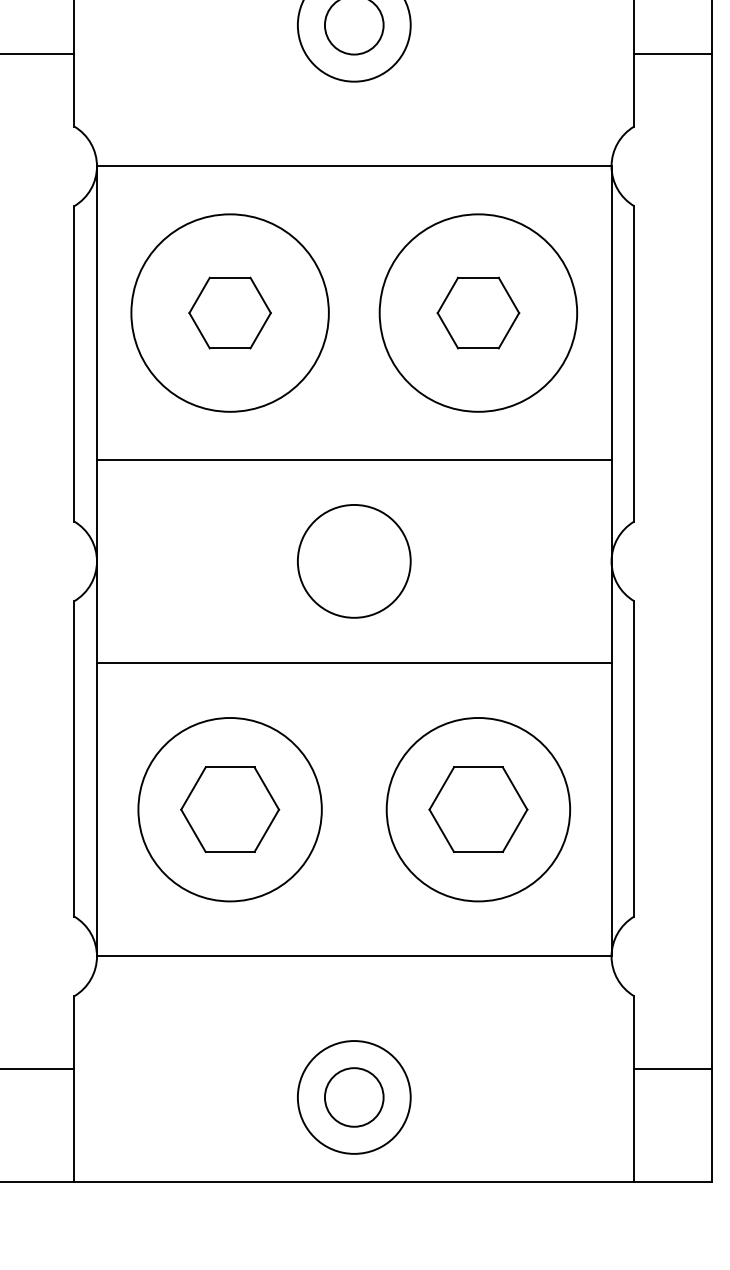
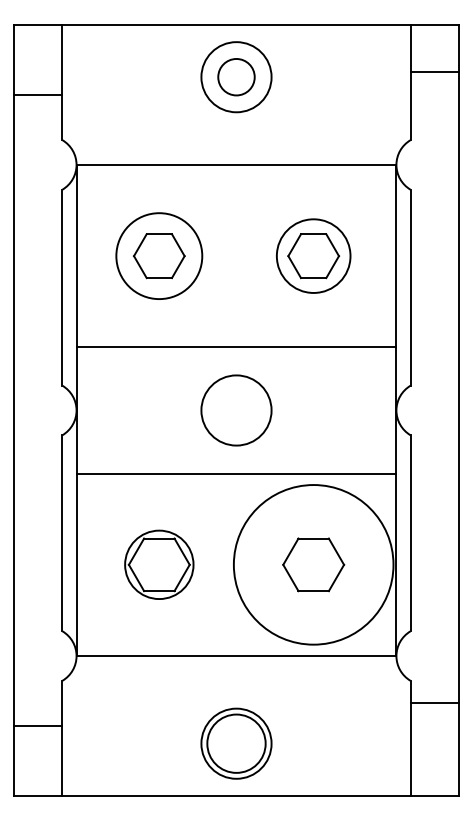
line: (672, 53) -> (434, 71), moved
circle: (228, 312) -> (158, 255), size x0.7
circle: (478, 312) -> (313, 255), size x0.6
circle: (230, 809) -> (159, 564), size x0.6
circle: (478, 809) -> (313, 564), size x1.4
line: (672, 1069) -> (434, 703), moved
circle: (354, 1097) -> (236, 743), size x1.6

